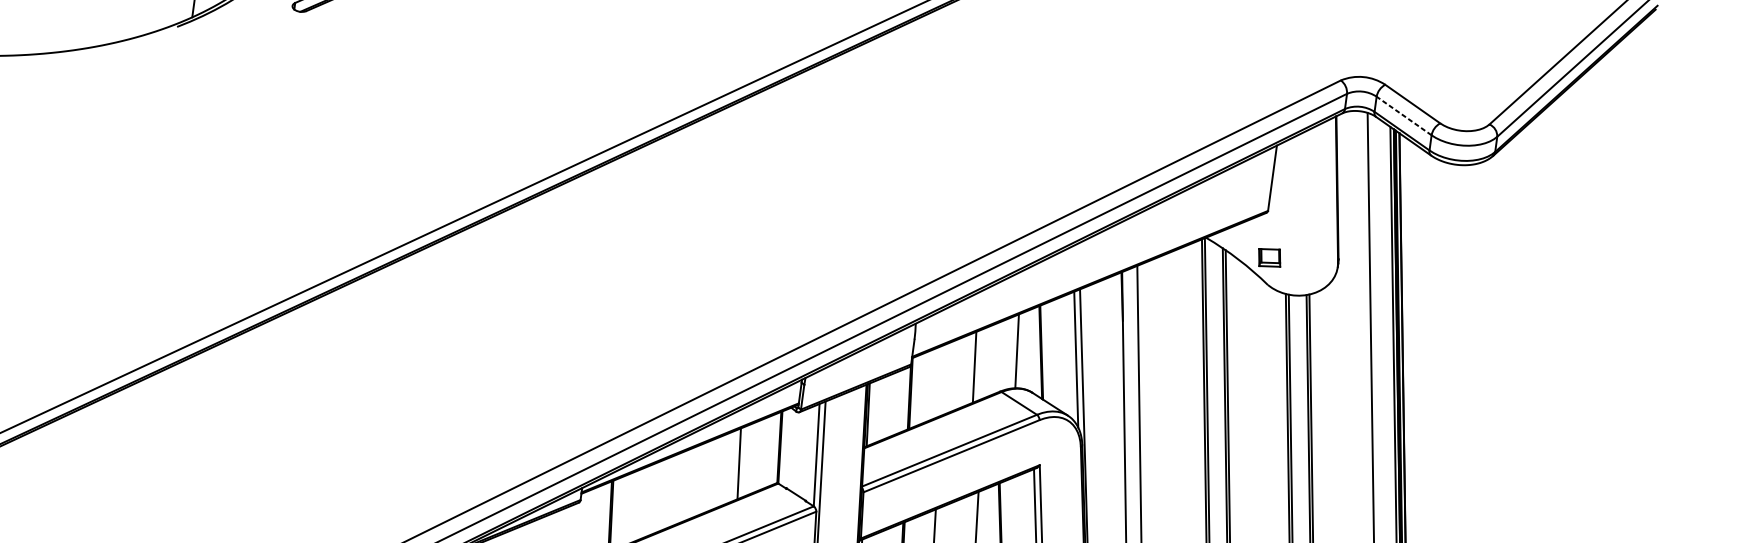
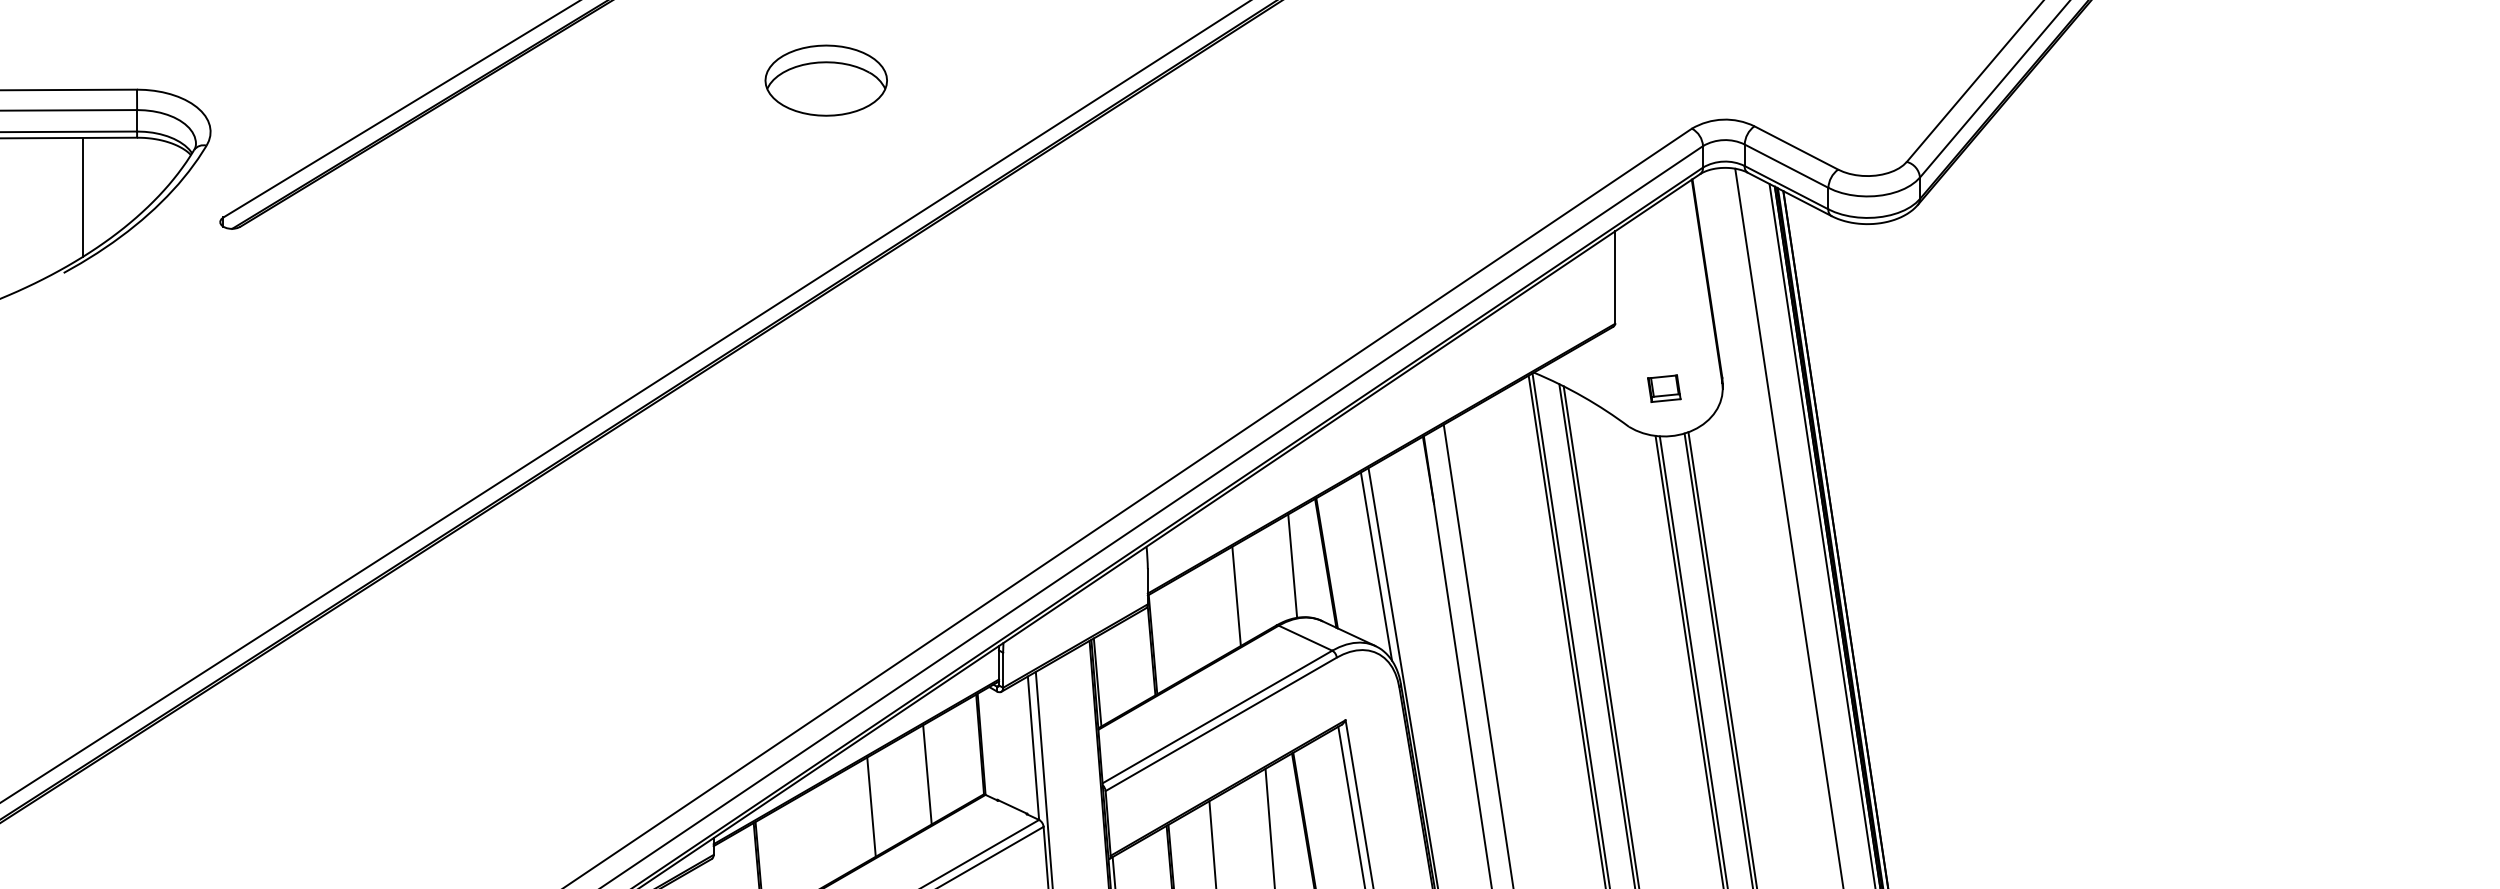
line: (1404, 115) -> (1786, 165), dashed -> solid
part: (1269, 257) -> (1664, 388), moved
line: (696, 480) -> (871, 806), added

